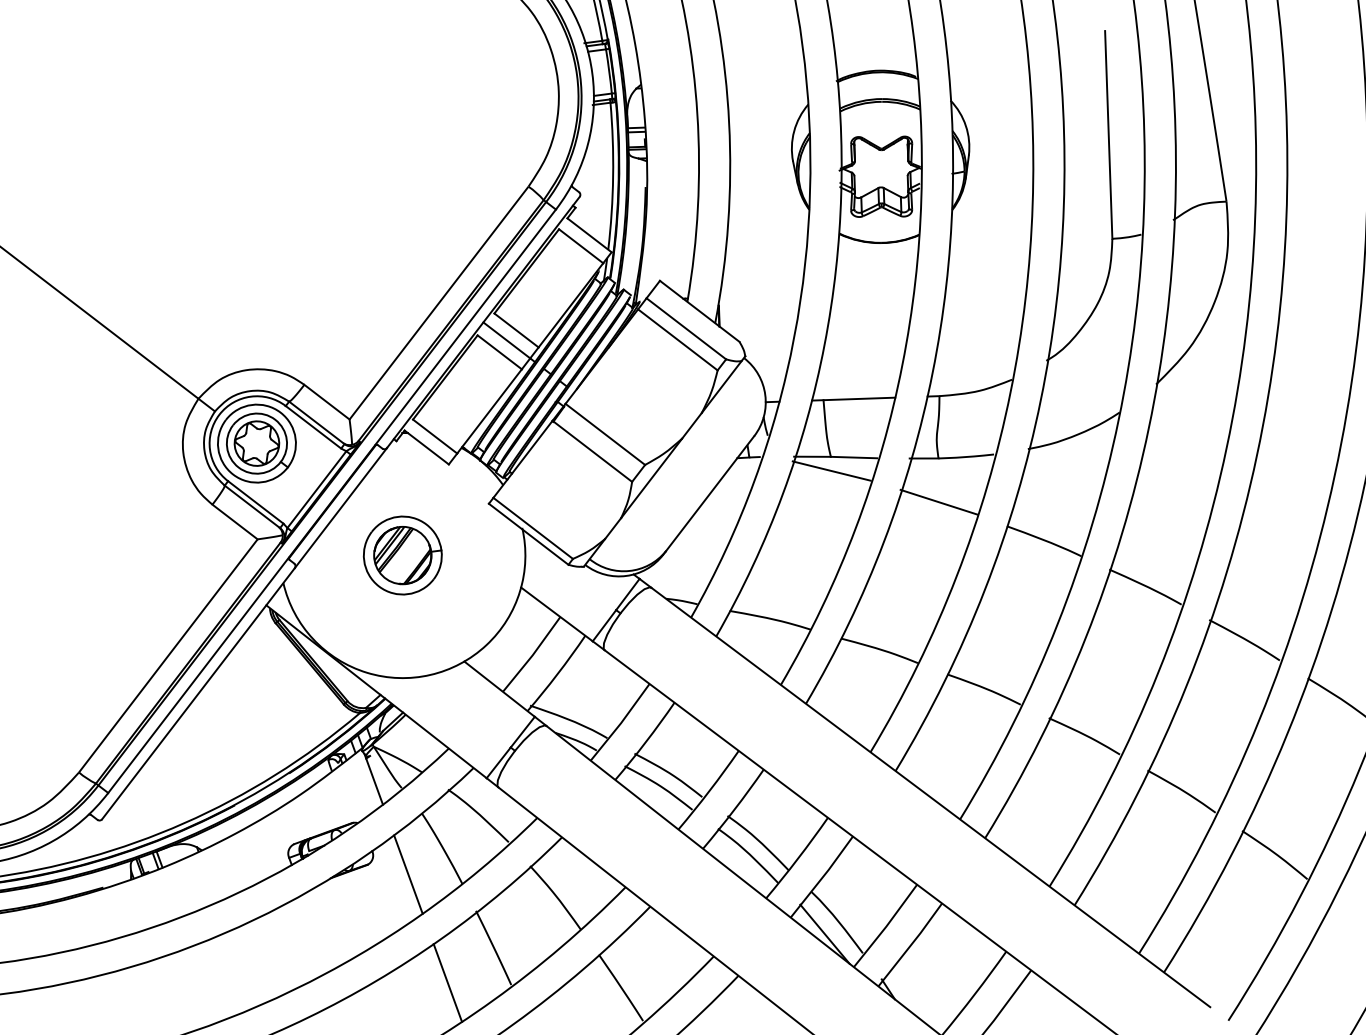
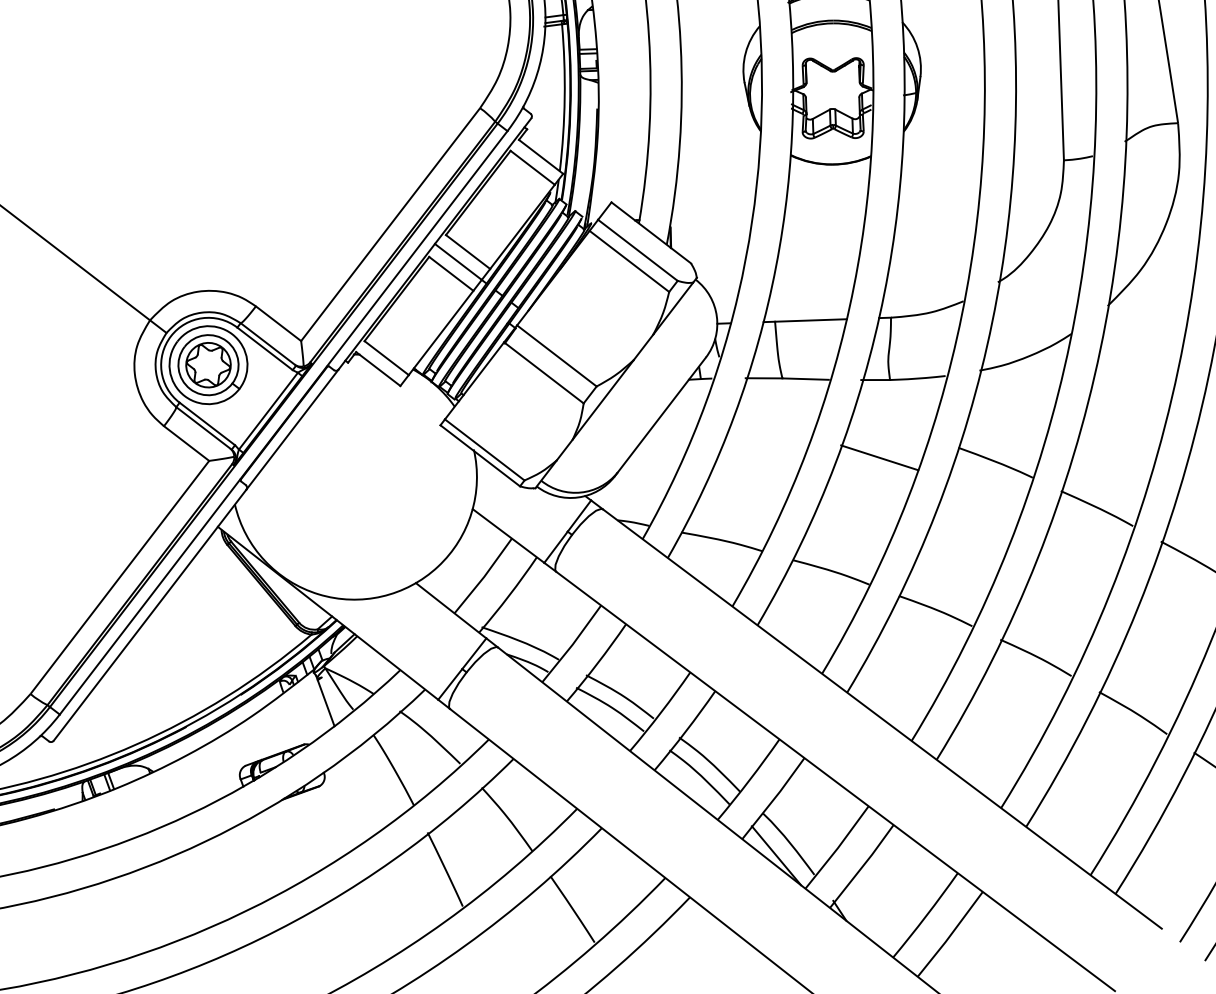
line: (831, 470) -> (783, 392), removed
line: (938, 501) -> (879, 457), moved
part: (402, 555) -> (354, 477), removed
line: (408, 874) -> (360, 796), removed
line: (447, 982) -> (399, 904), removed

